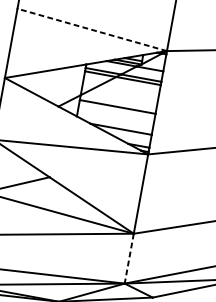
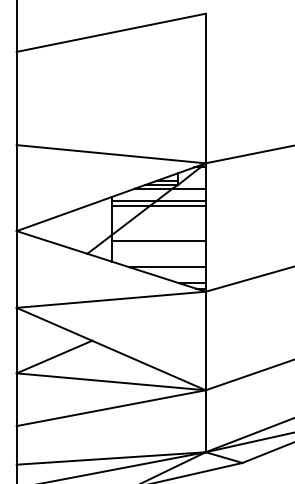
line: (92, 30) -> (111, 154), dashed -> solid
line: (129, 258) -> (205, 421), dashed -> solid

